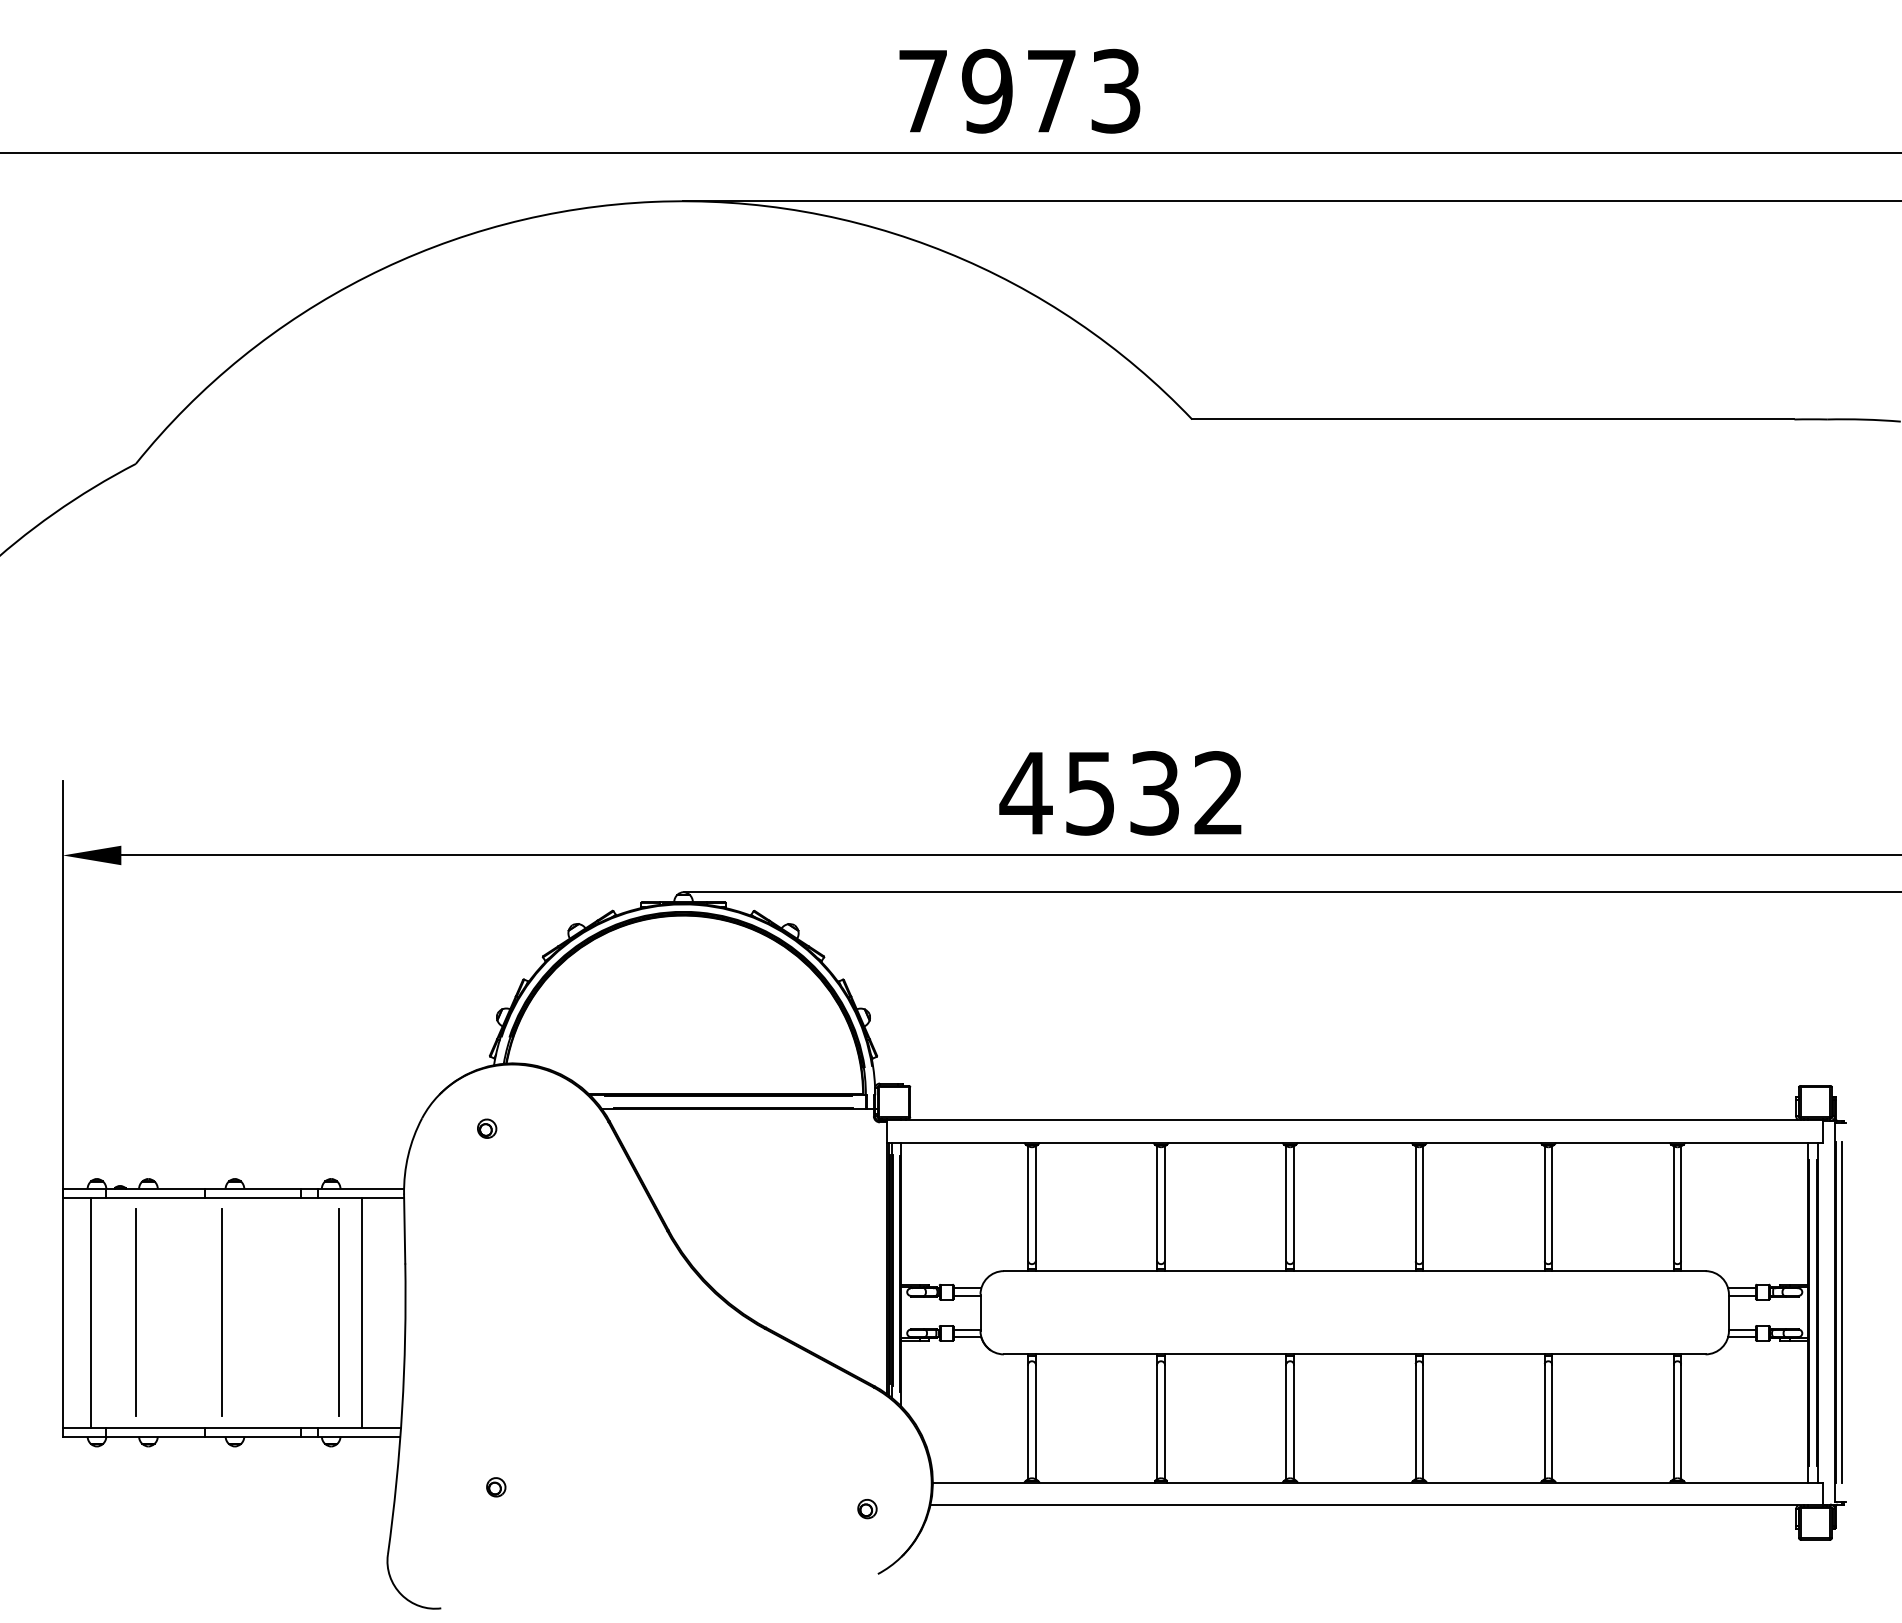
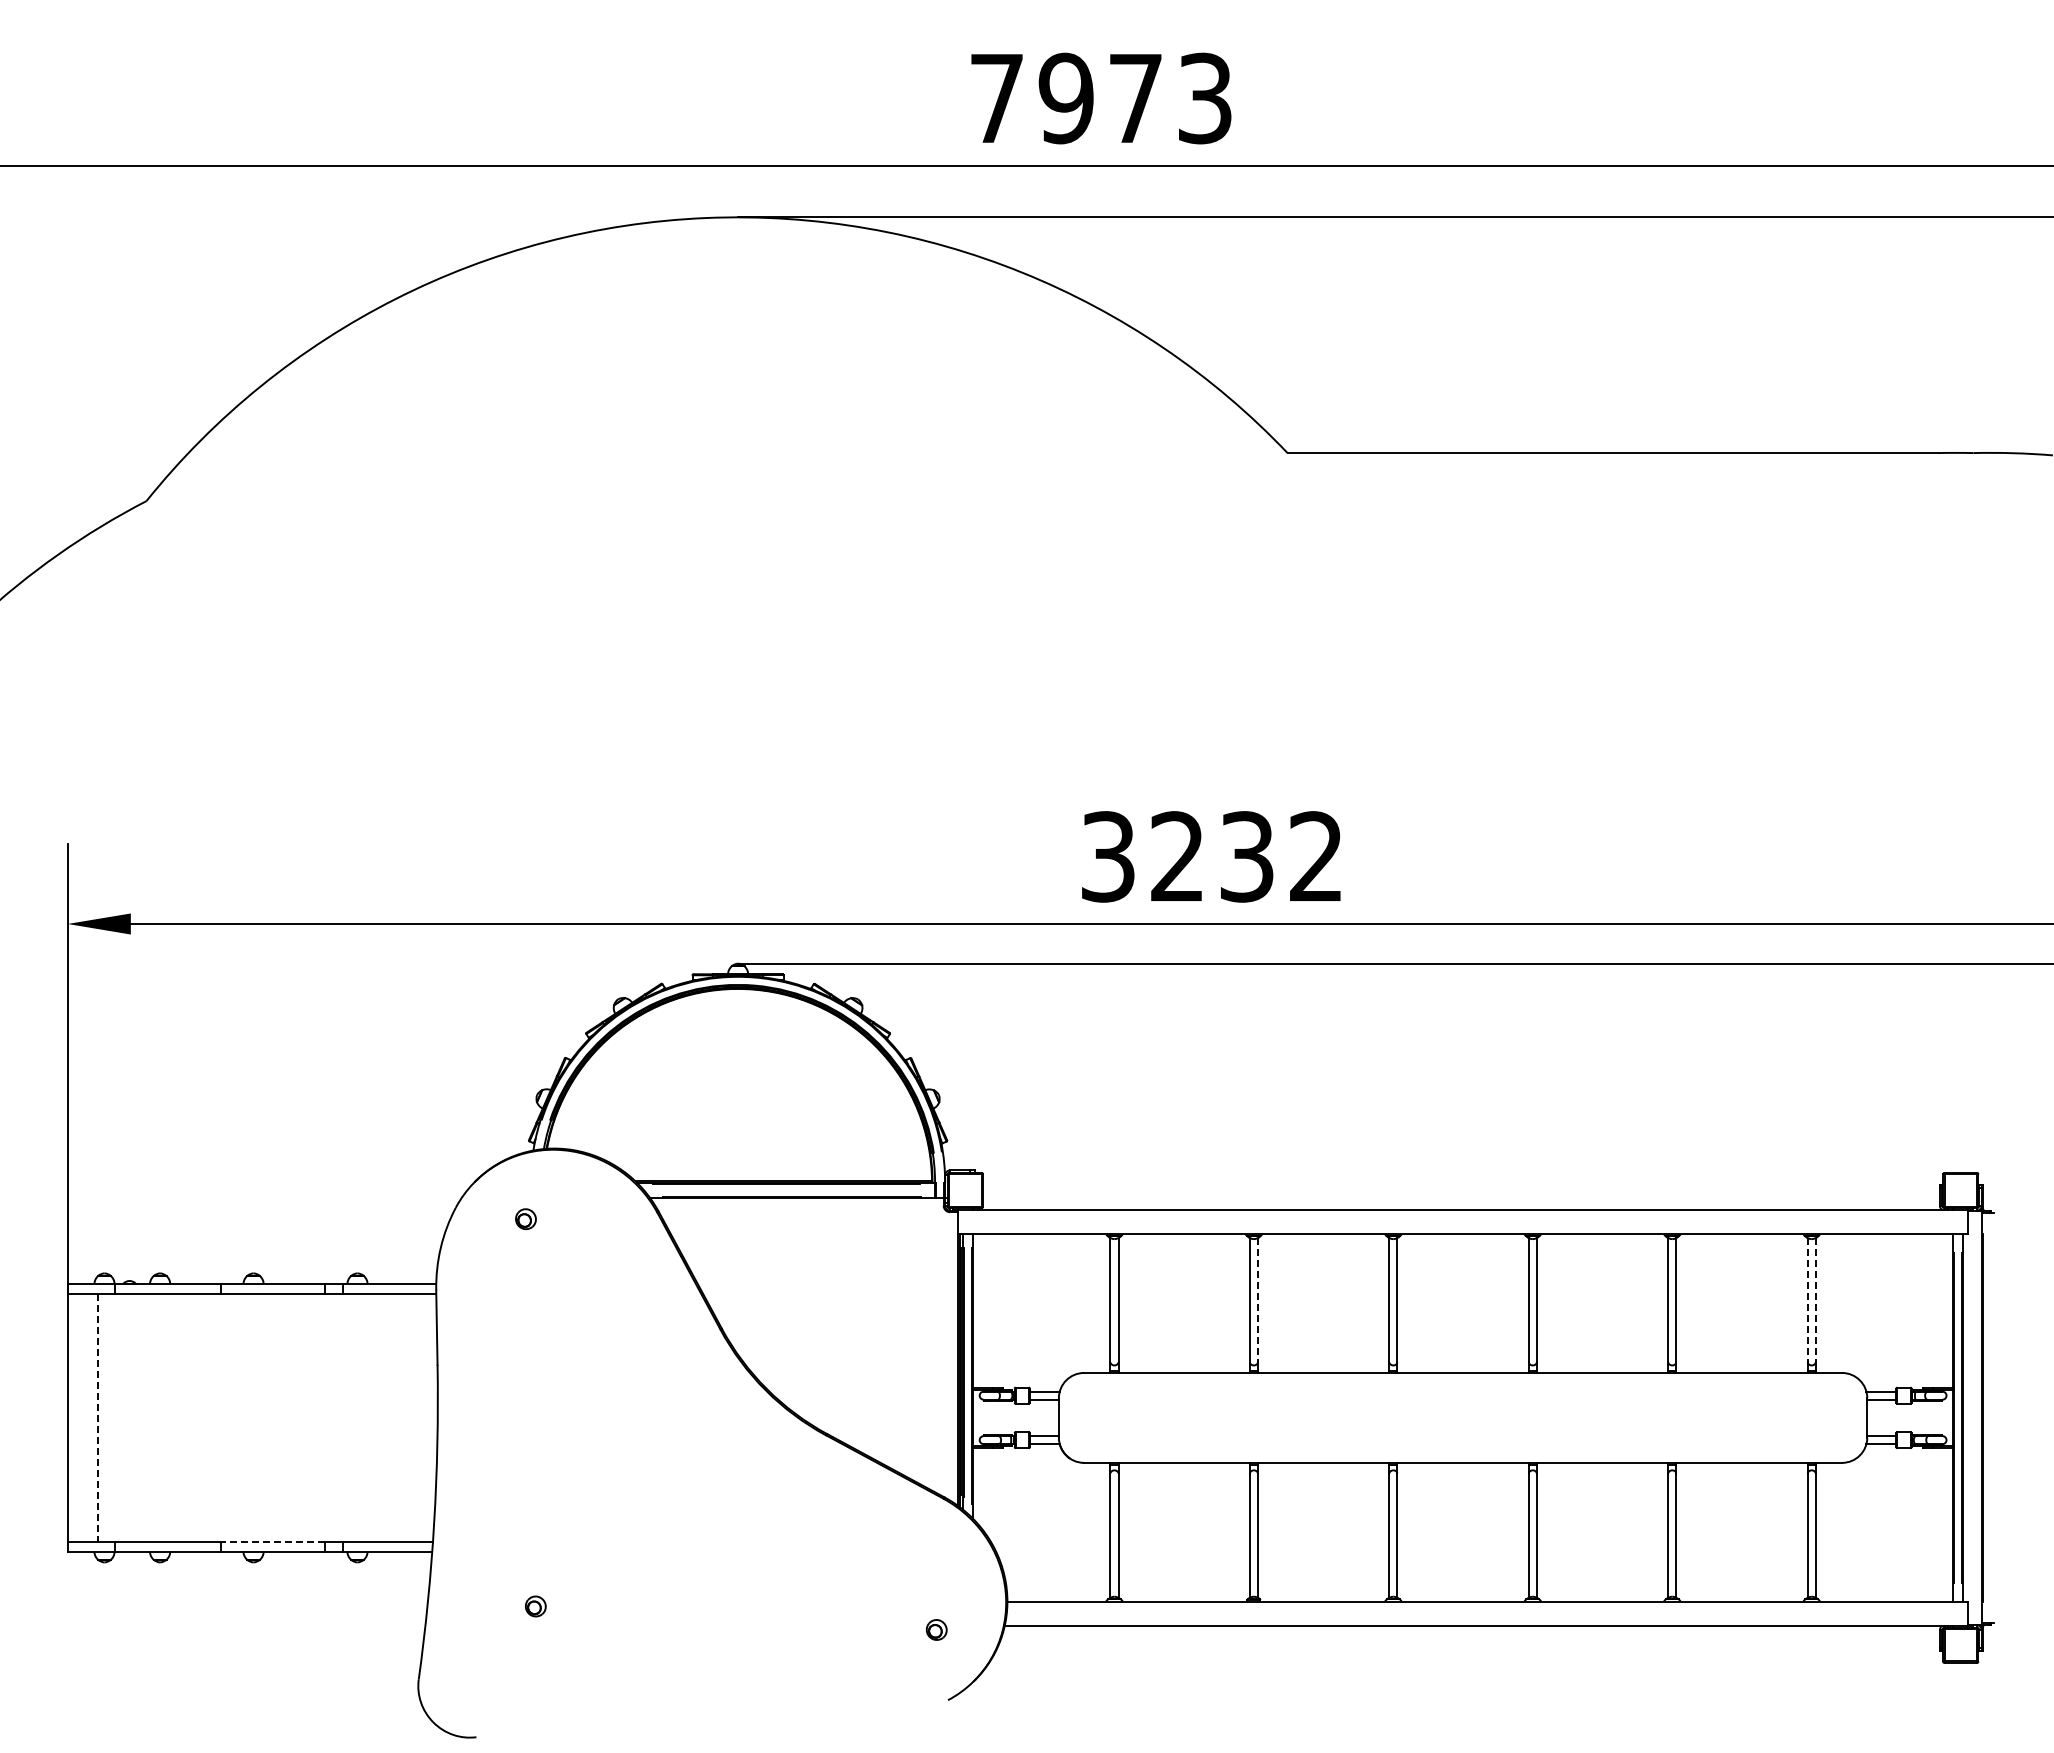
text: (1057, 792) -> (1141, 856), 4532 -> 3232
line: (1164, 1204) -> (1257, 1300), solid -> dashed
line: (1673, 1204) -> (1807, 1300), solid -> dashed
line: (1680, 1204) -> (1815, 1300), solid -> dashed
line: (135, 1312) -> (146, 1417), removed
line: (221, 1312) -> (239, 1417), removed
line: (338, 1312) -> (365, 1417), removed
line: (361, 1312) -> (390, 1417), removed
line: (1842, 1312) -> (1989, 1417), removed
line: (90, 1313) -> (97, 1418), solid -> dashed
line: (252, 1428) -> (272, 1542), solid -> dashed

